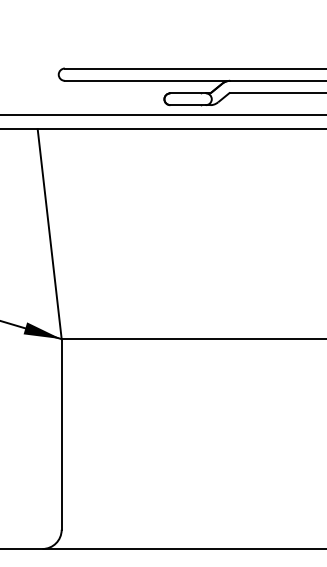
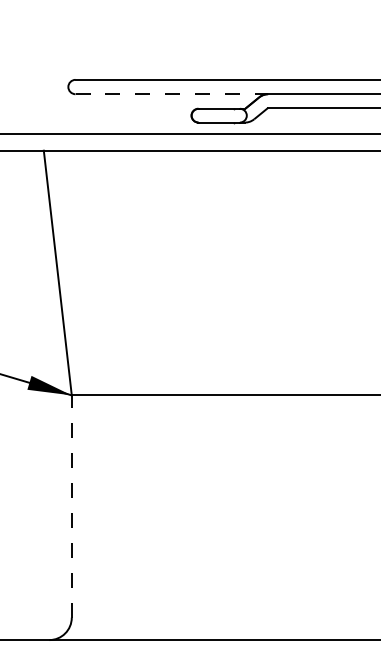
line: (147, 80) -> (171, 93), solid -> dashed
line: (61, 433) -> (71, 505), solid -> dashed

